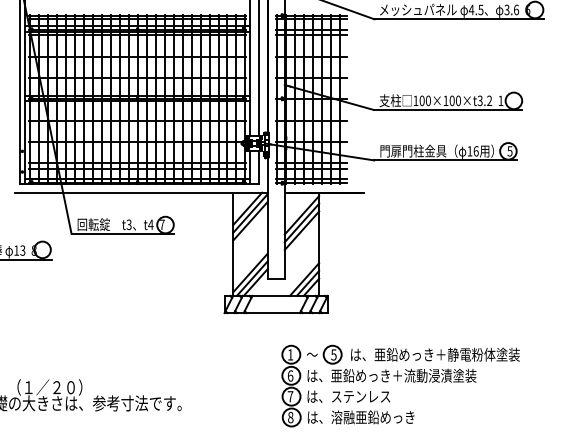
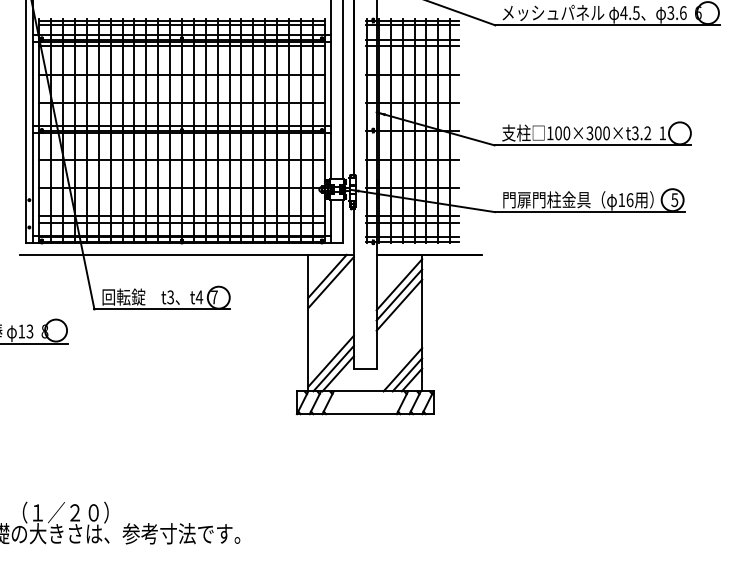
text: (445, 101) -> (589, 133), 100×100×t3.2 -> 100×300×t3.2
line: (249, 221) -> (330, 292), removed
part: (397, 381) -> (526, 504), removed

